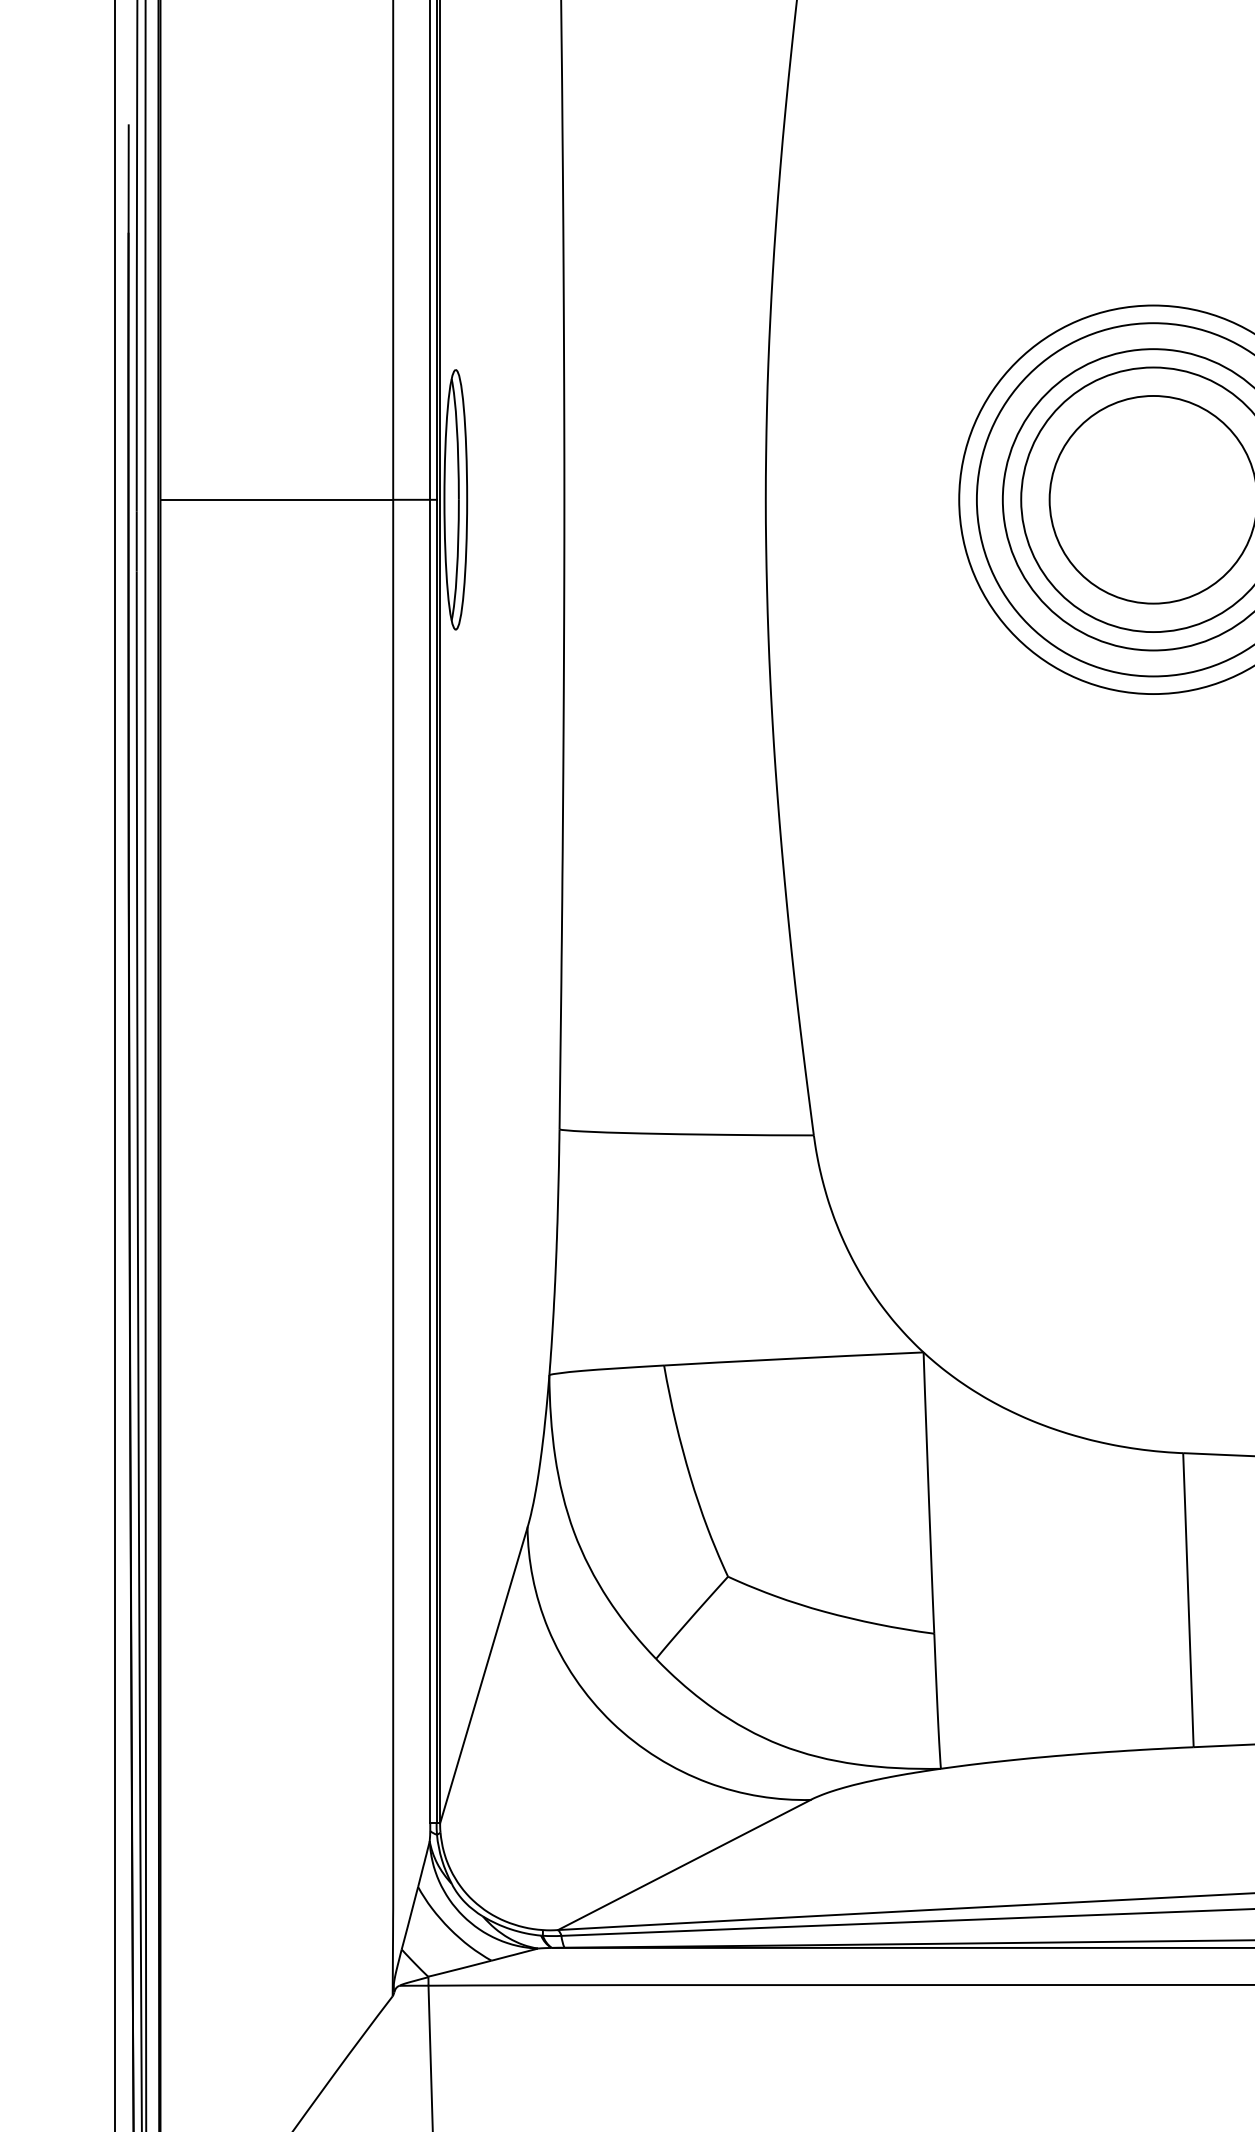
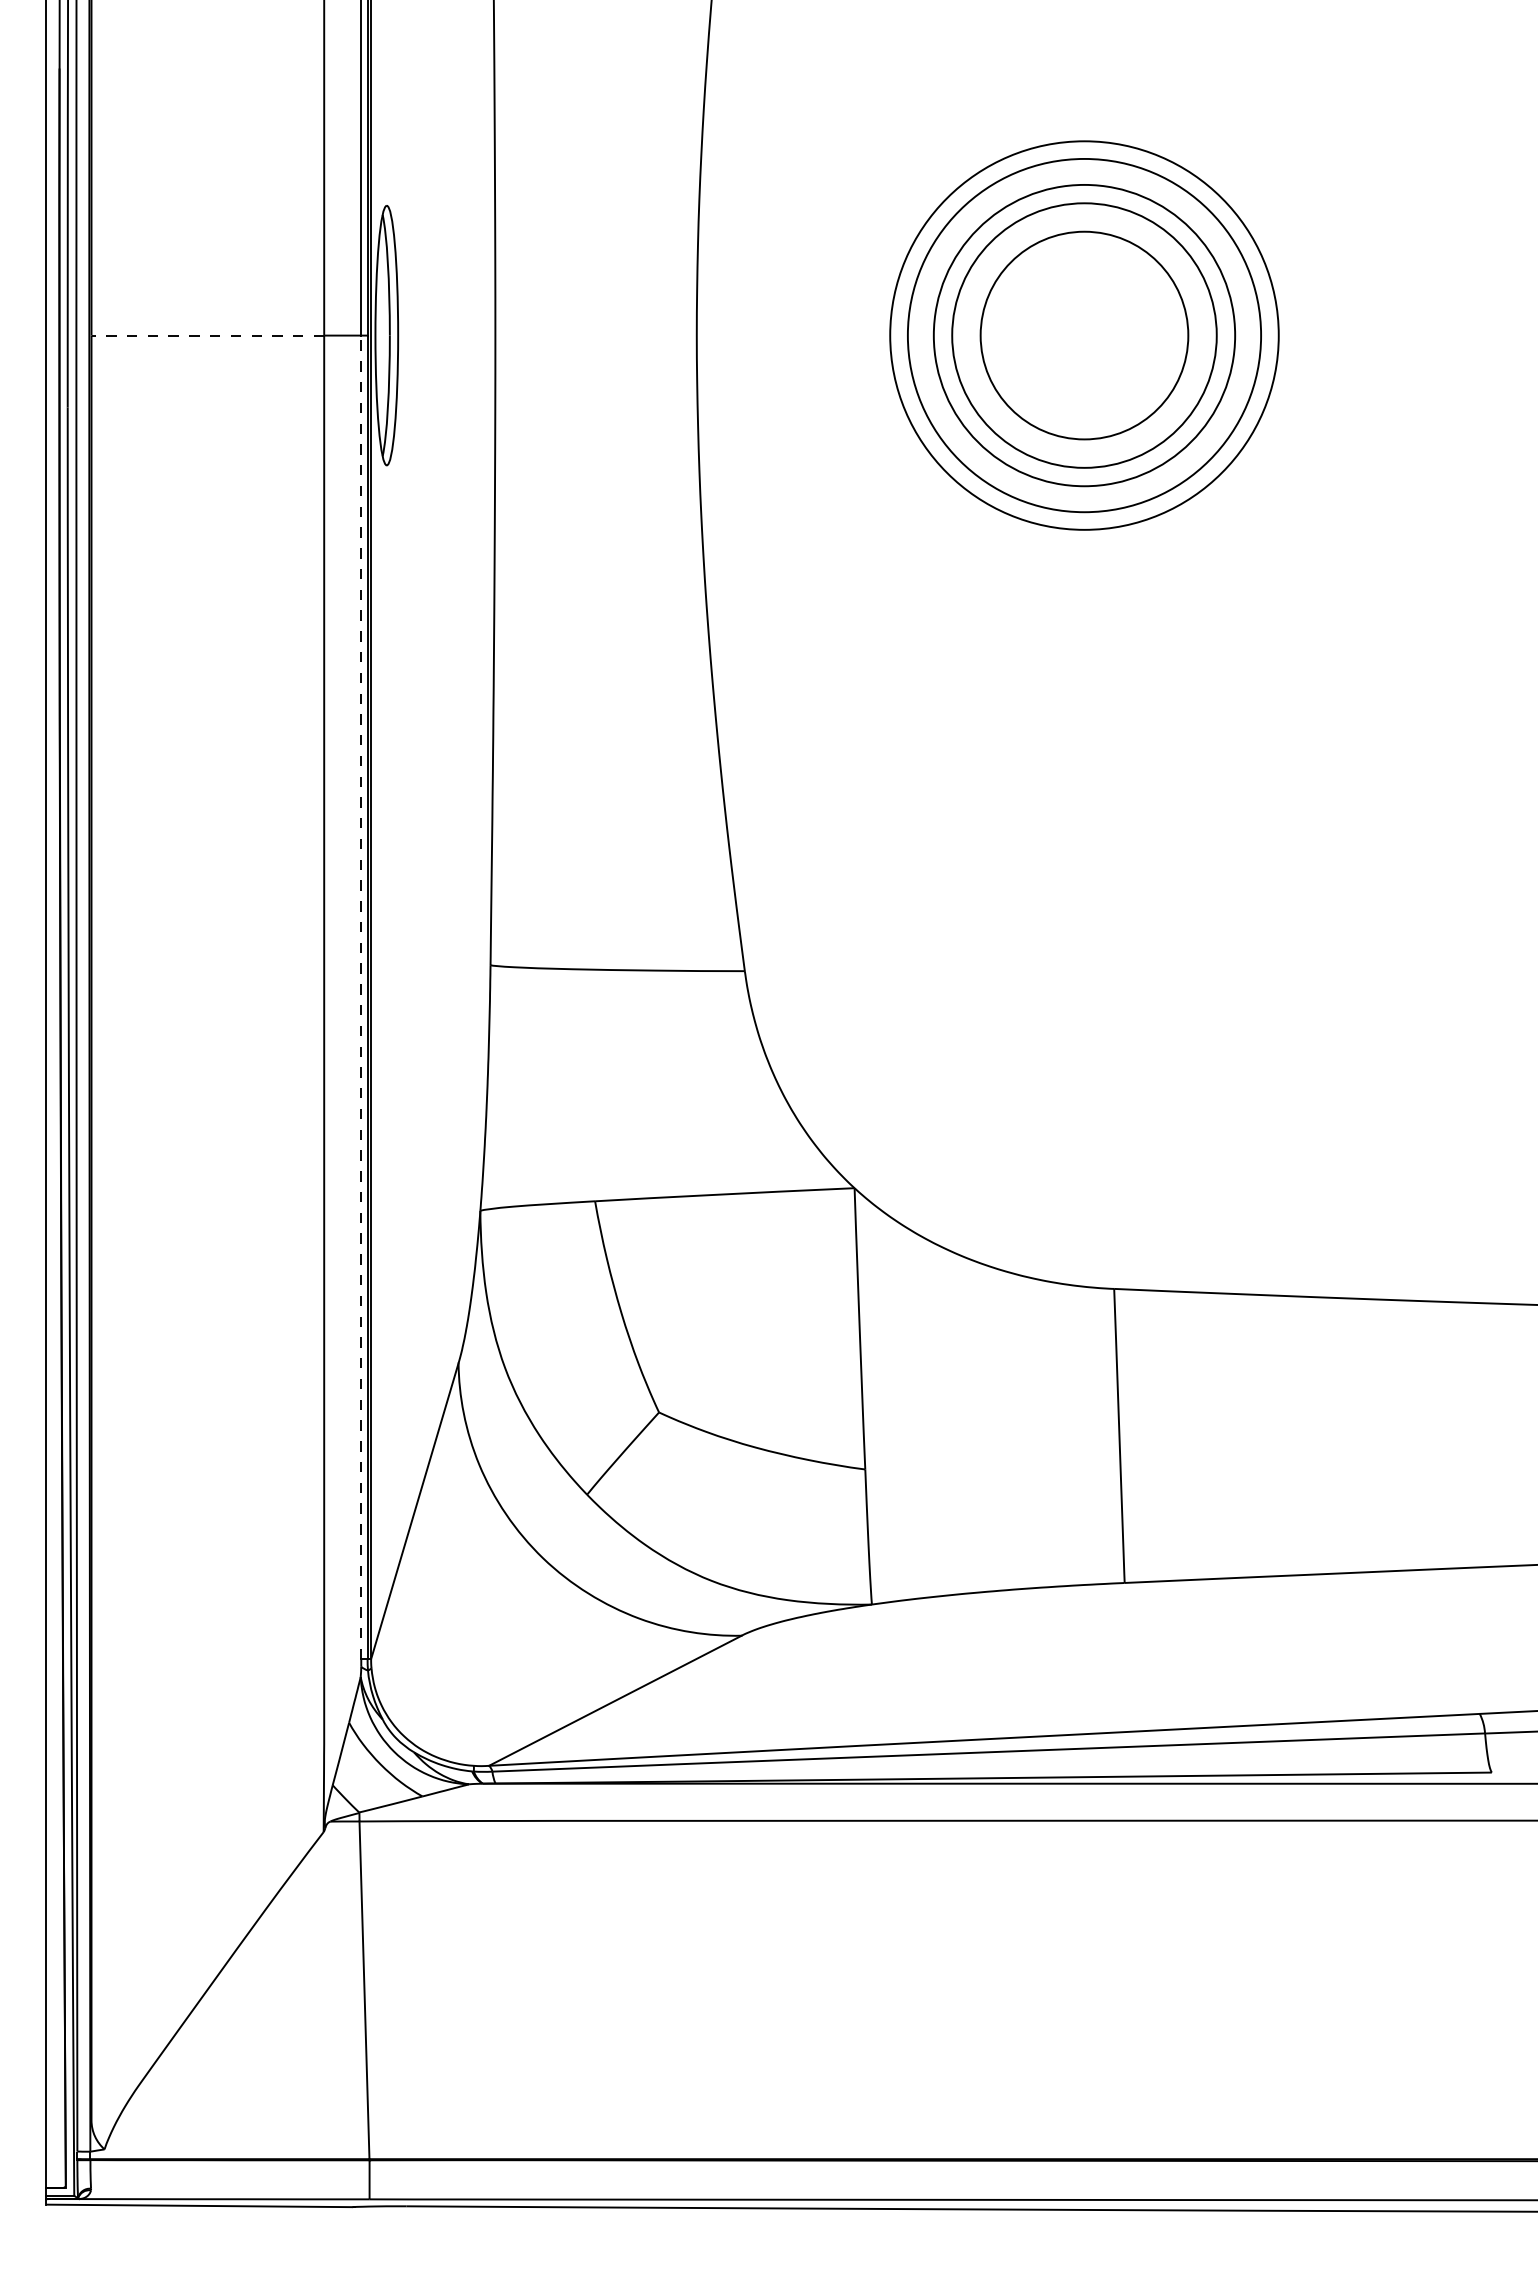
line: (276, 499) -> (207, 335), solid -> dashed
line: (430, 1161) -> (361, 997), solid -> dashed

